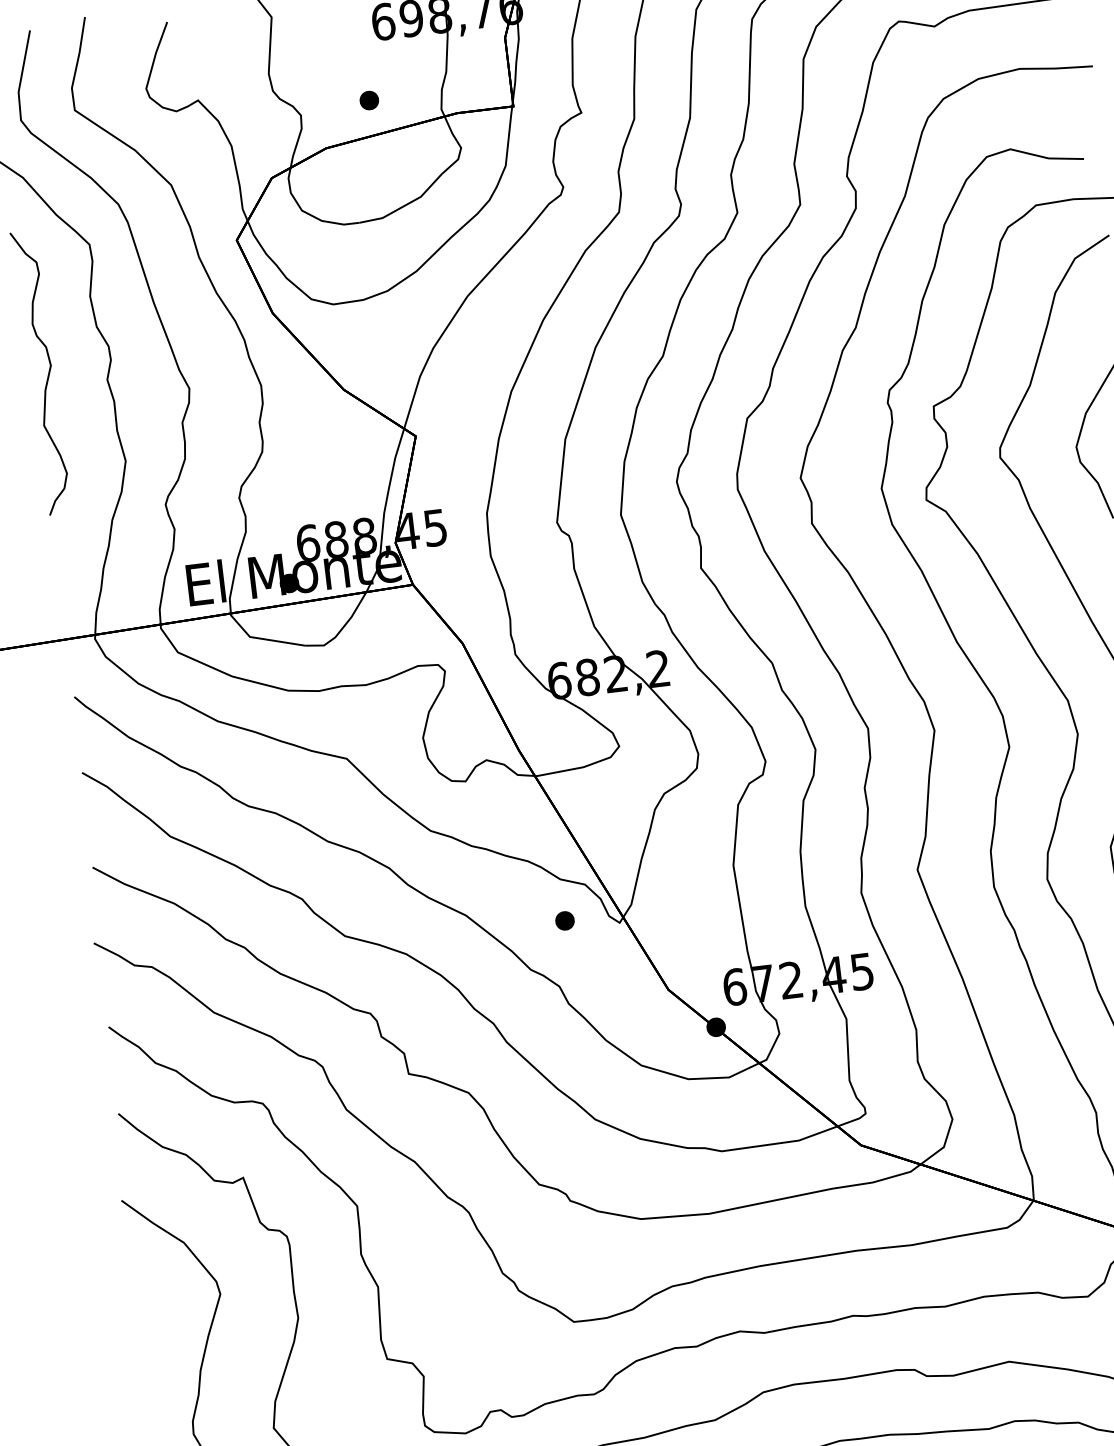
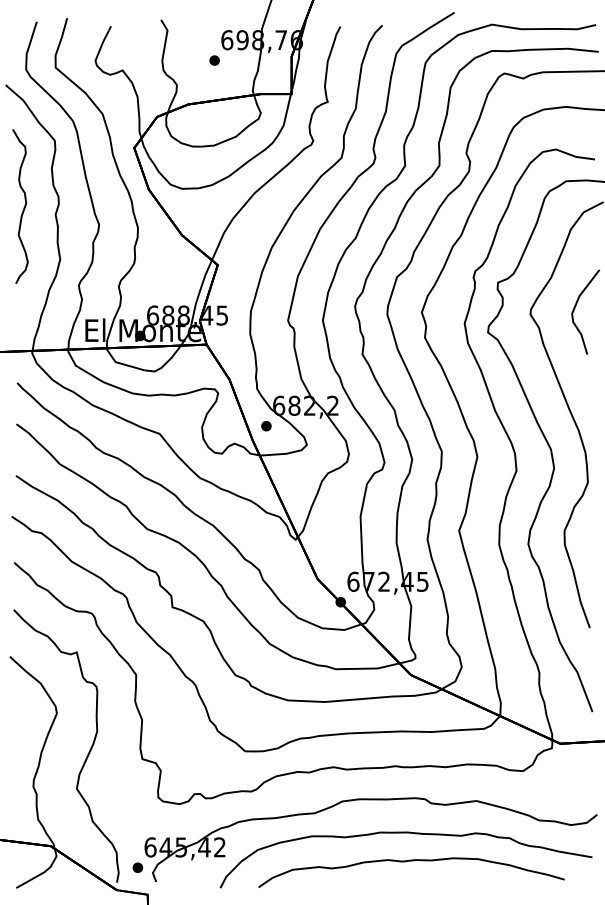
part: (369, 100) -> (214, 60), moved
part: (565, 921) -> (266, 426), moved

